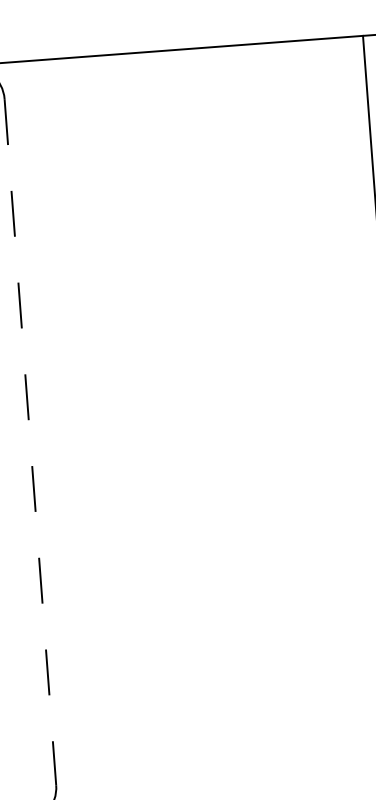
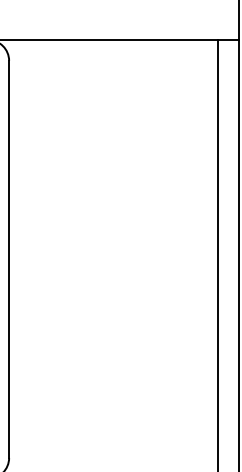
line: (31, 442) -> (9, 259), dashed -> solid

